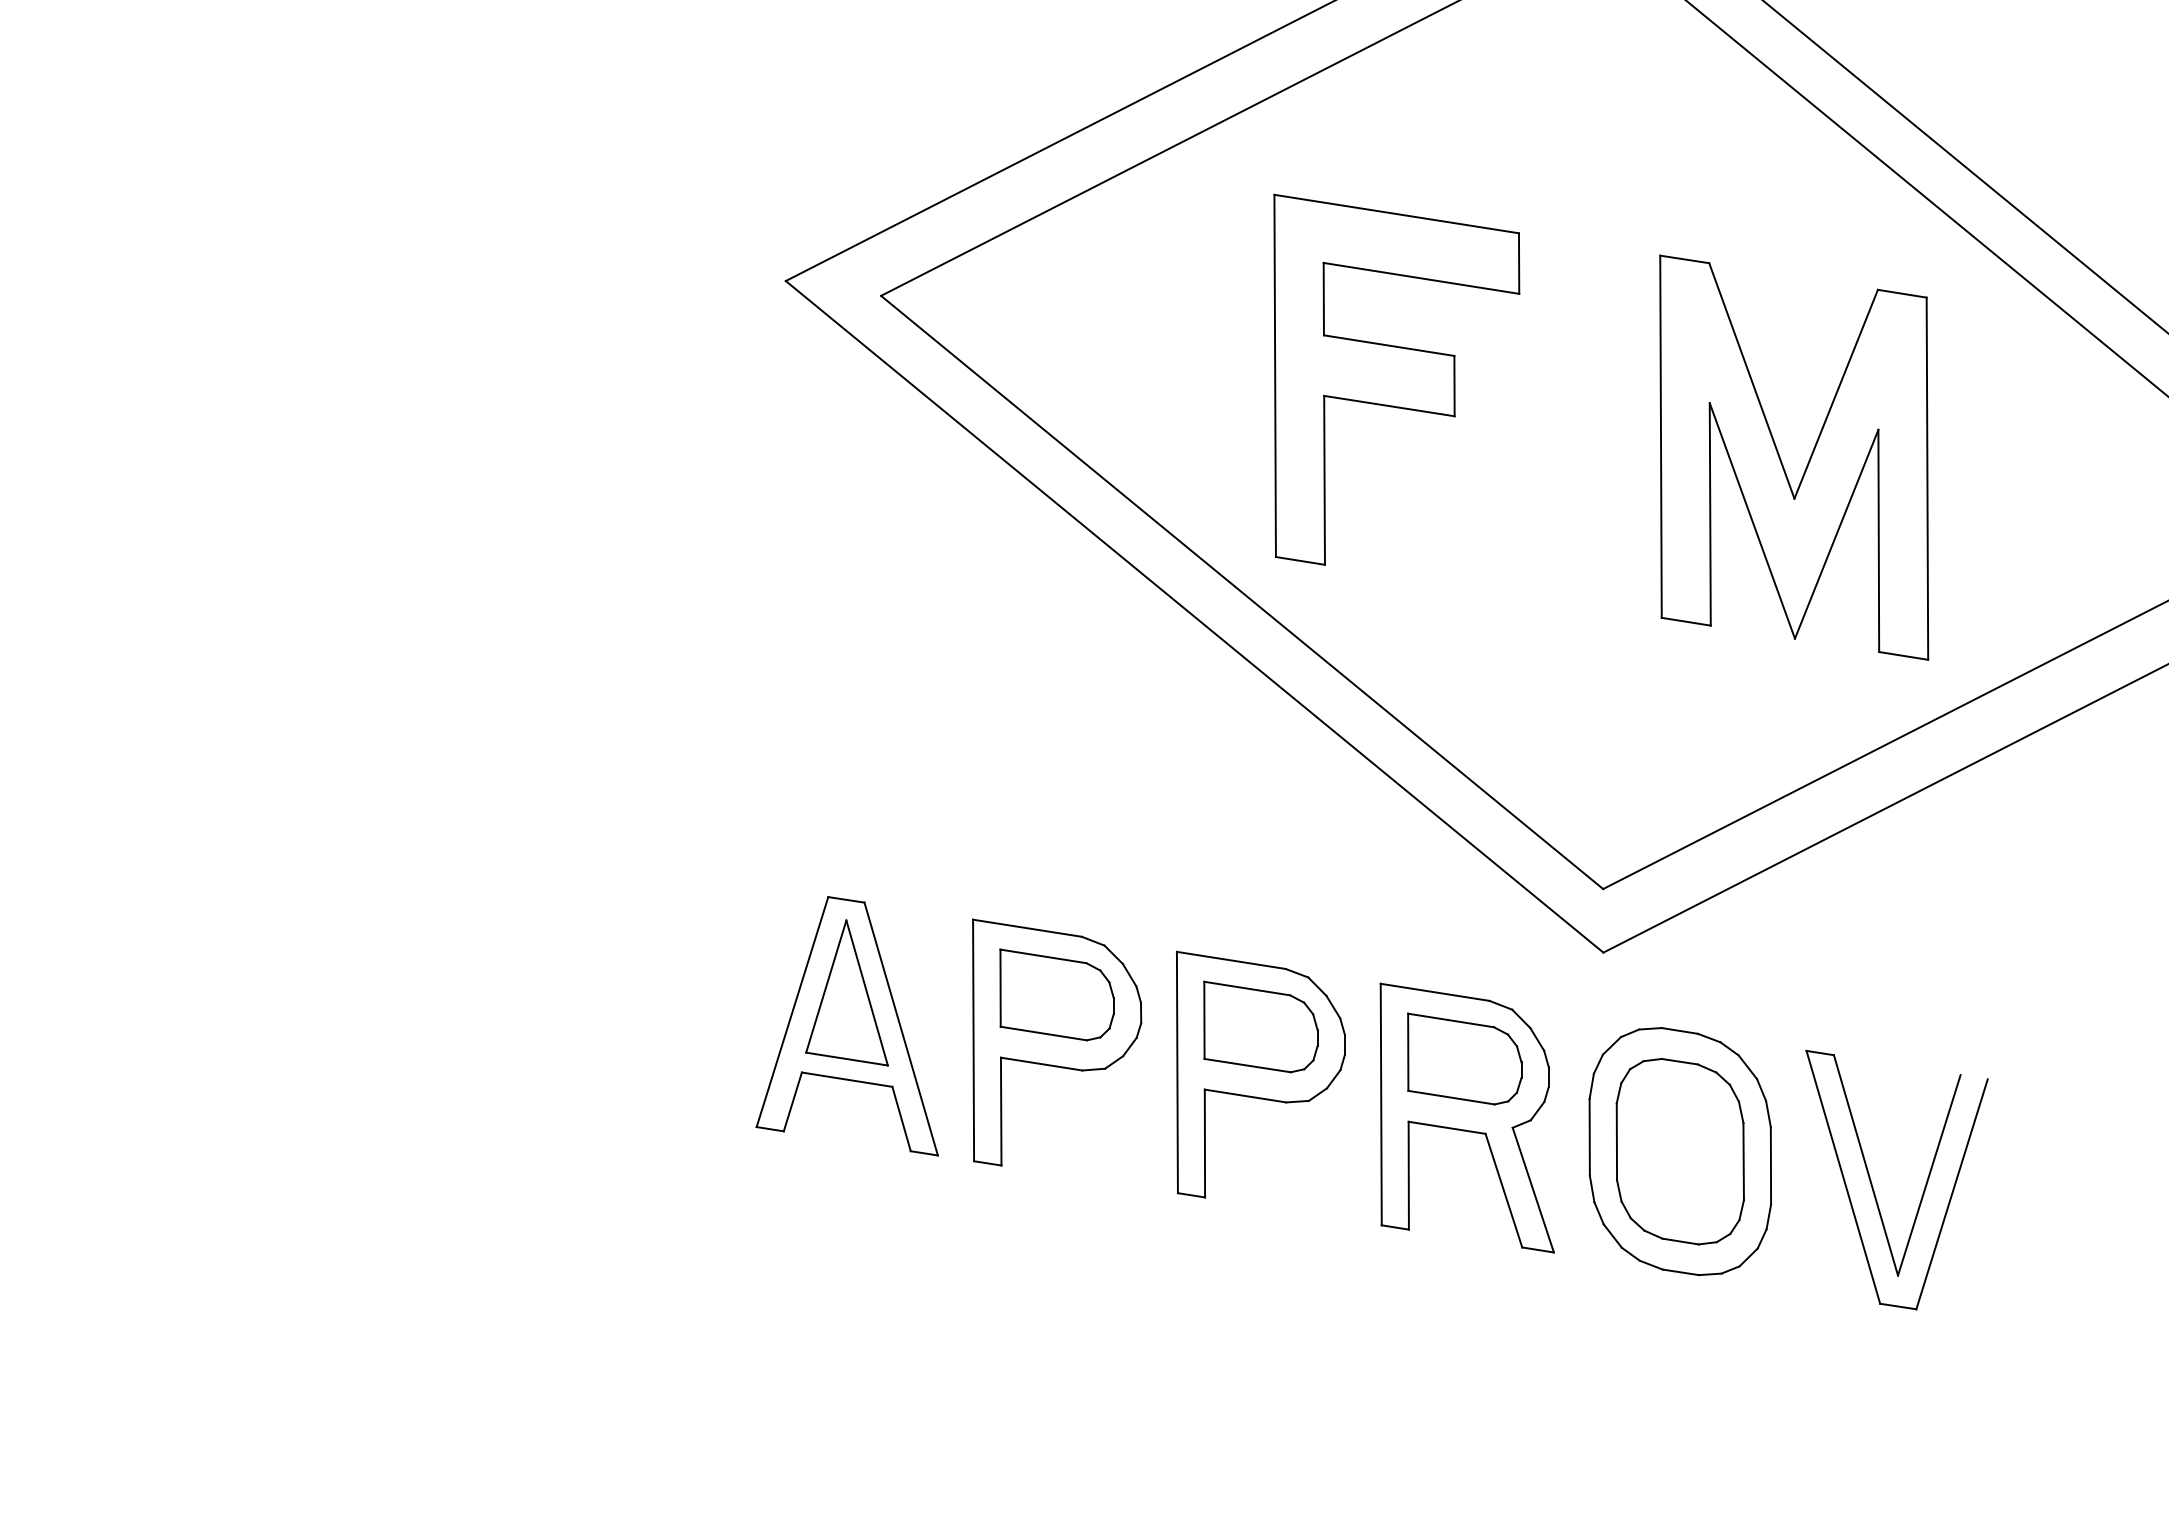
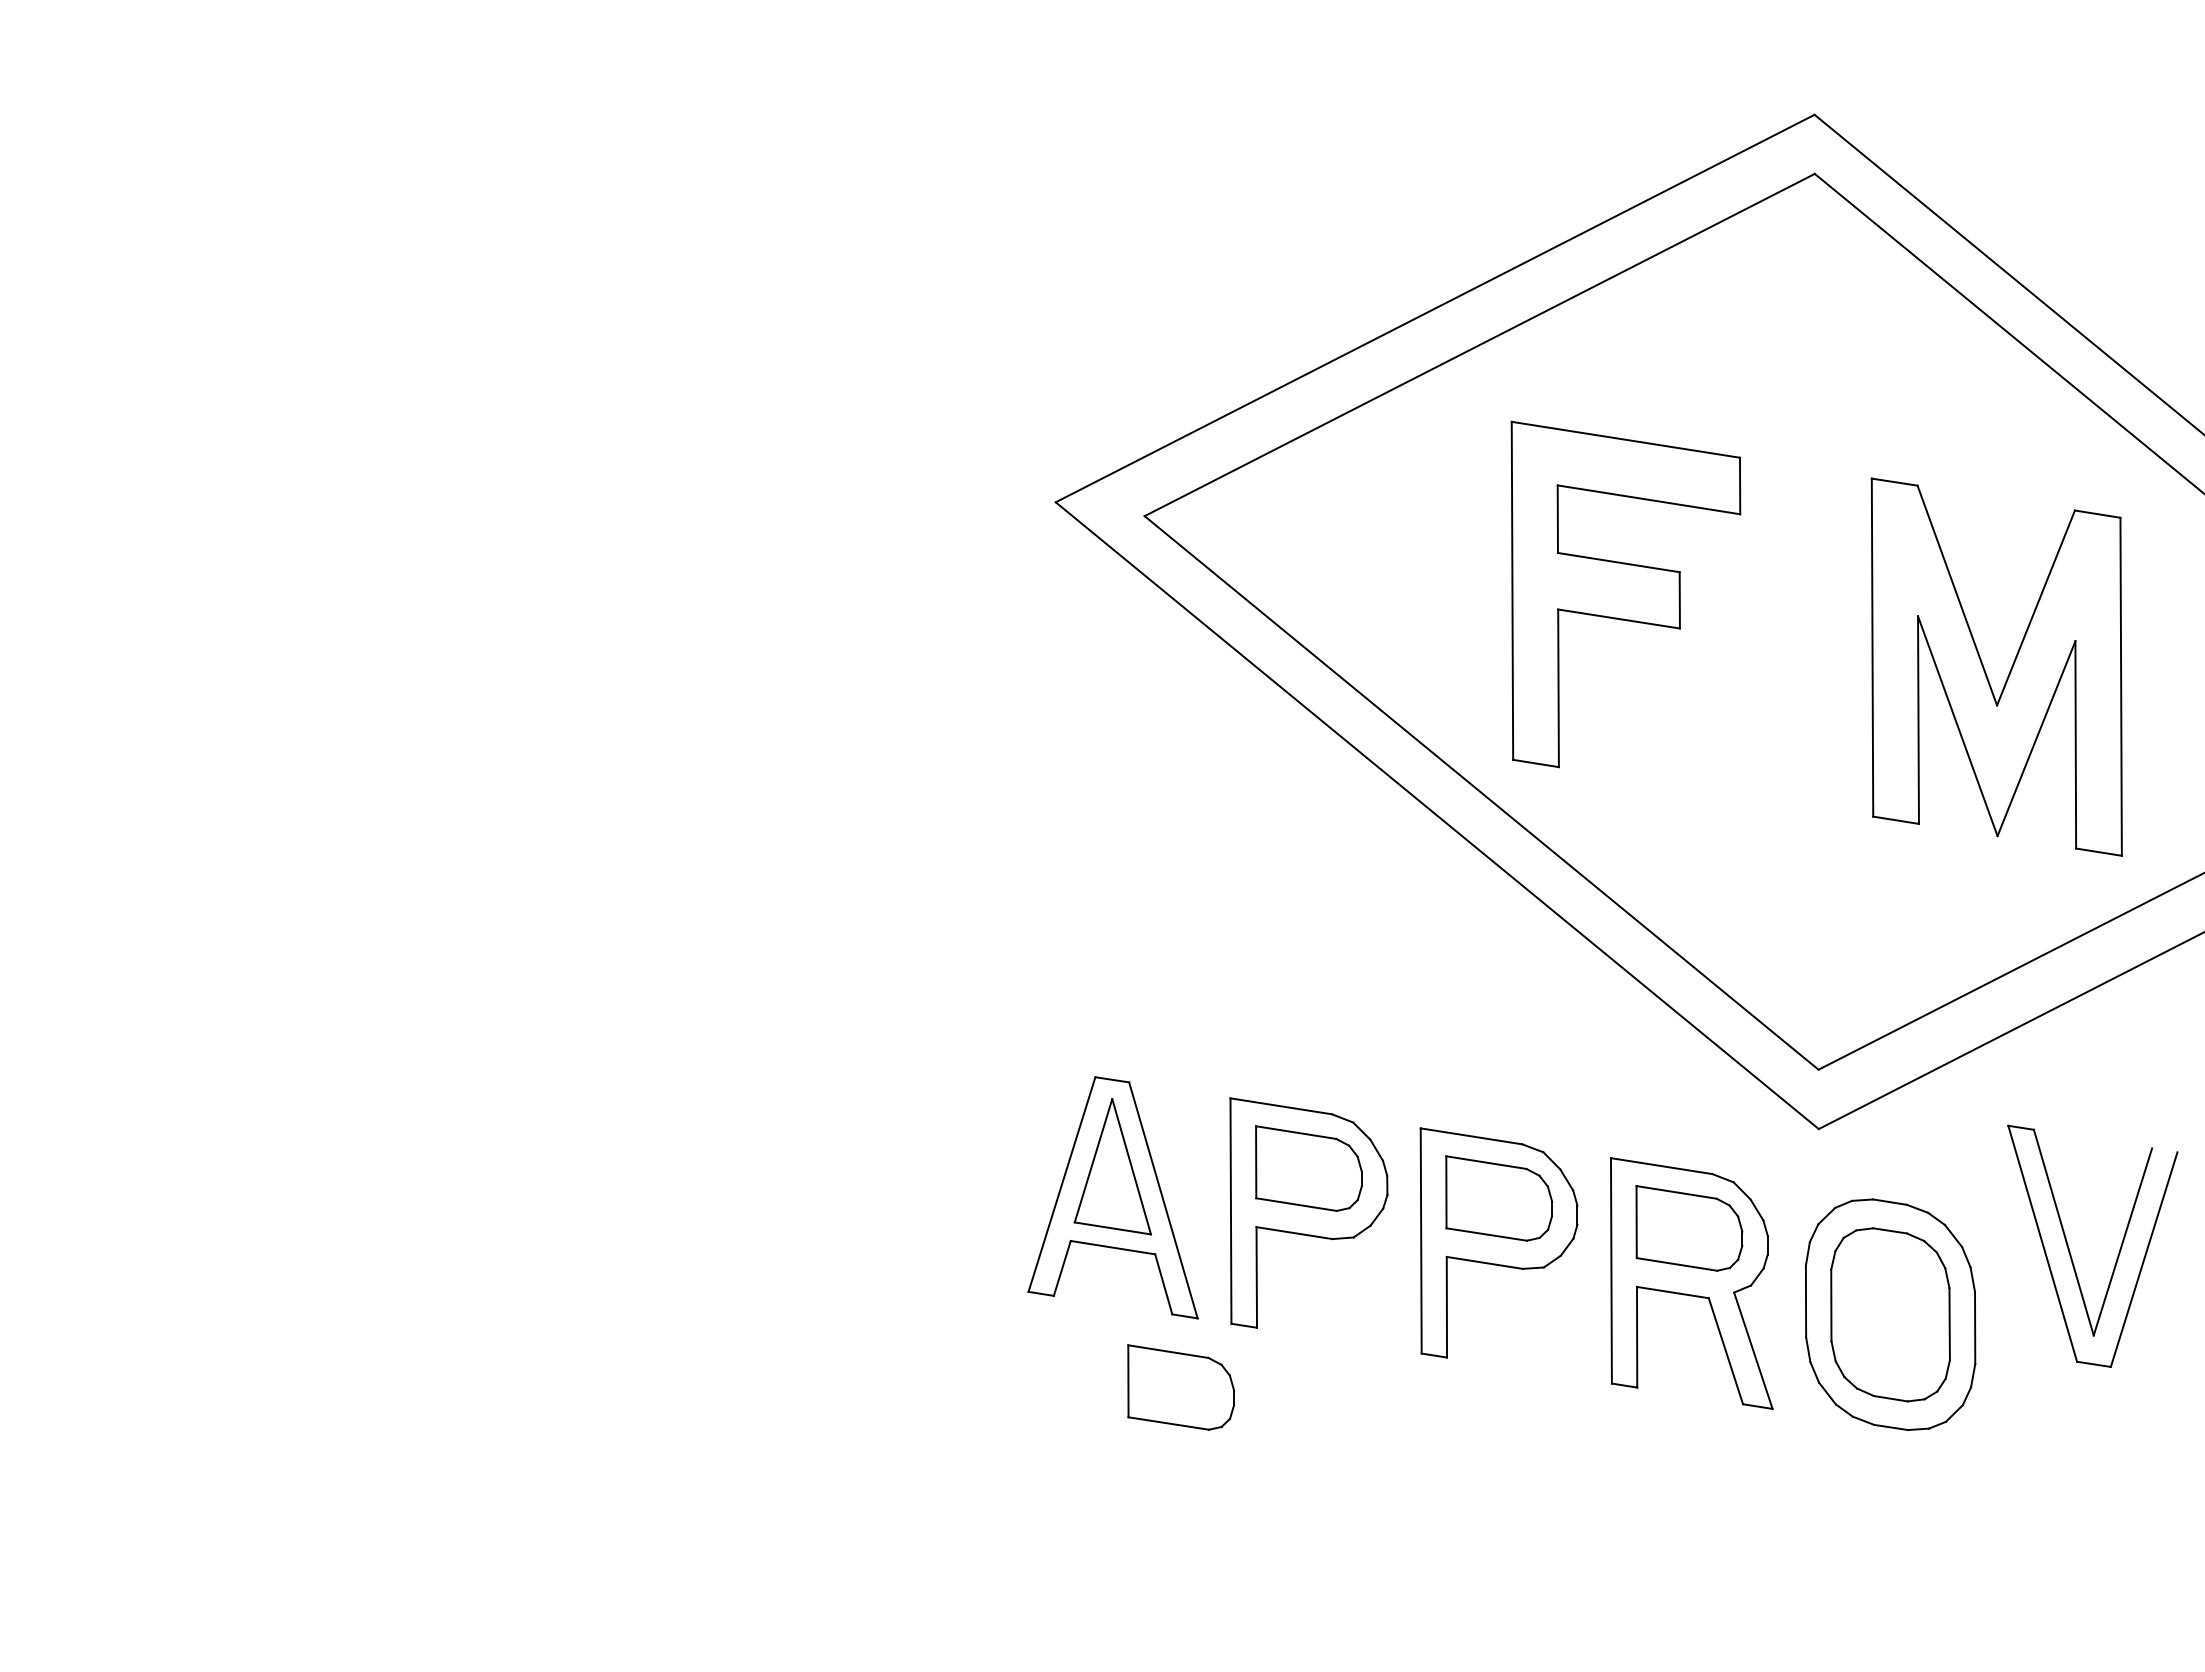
part: (1873, 1185) -> (2070, 1251), moved
part: (920, 1229) -> (1181, 1387), added

